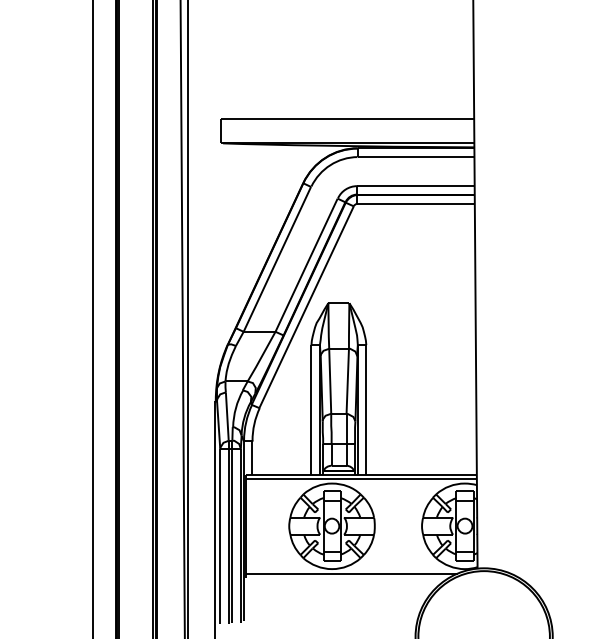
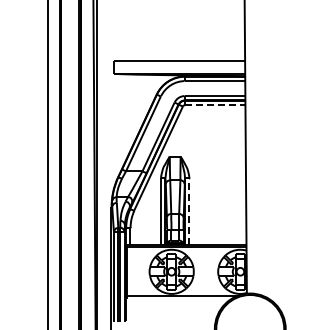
line: (416, 204) -> (215, 105), solid -> dashed
line: (366, 409) -> (189, 211), solid -> dashed

